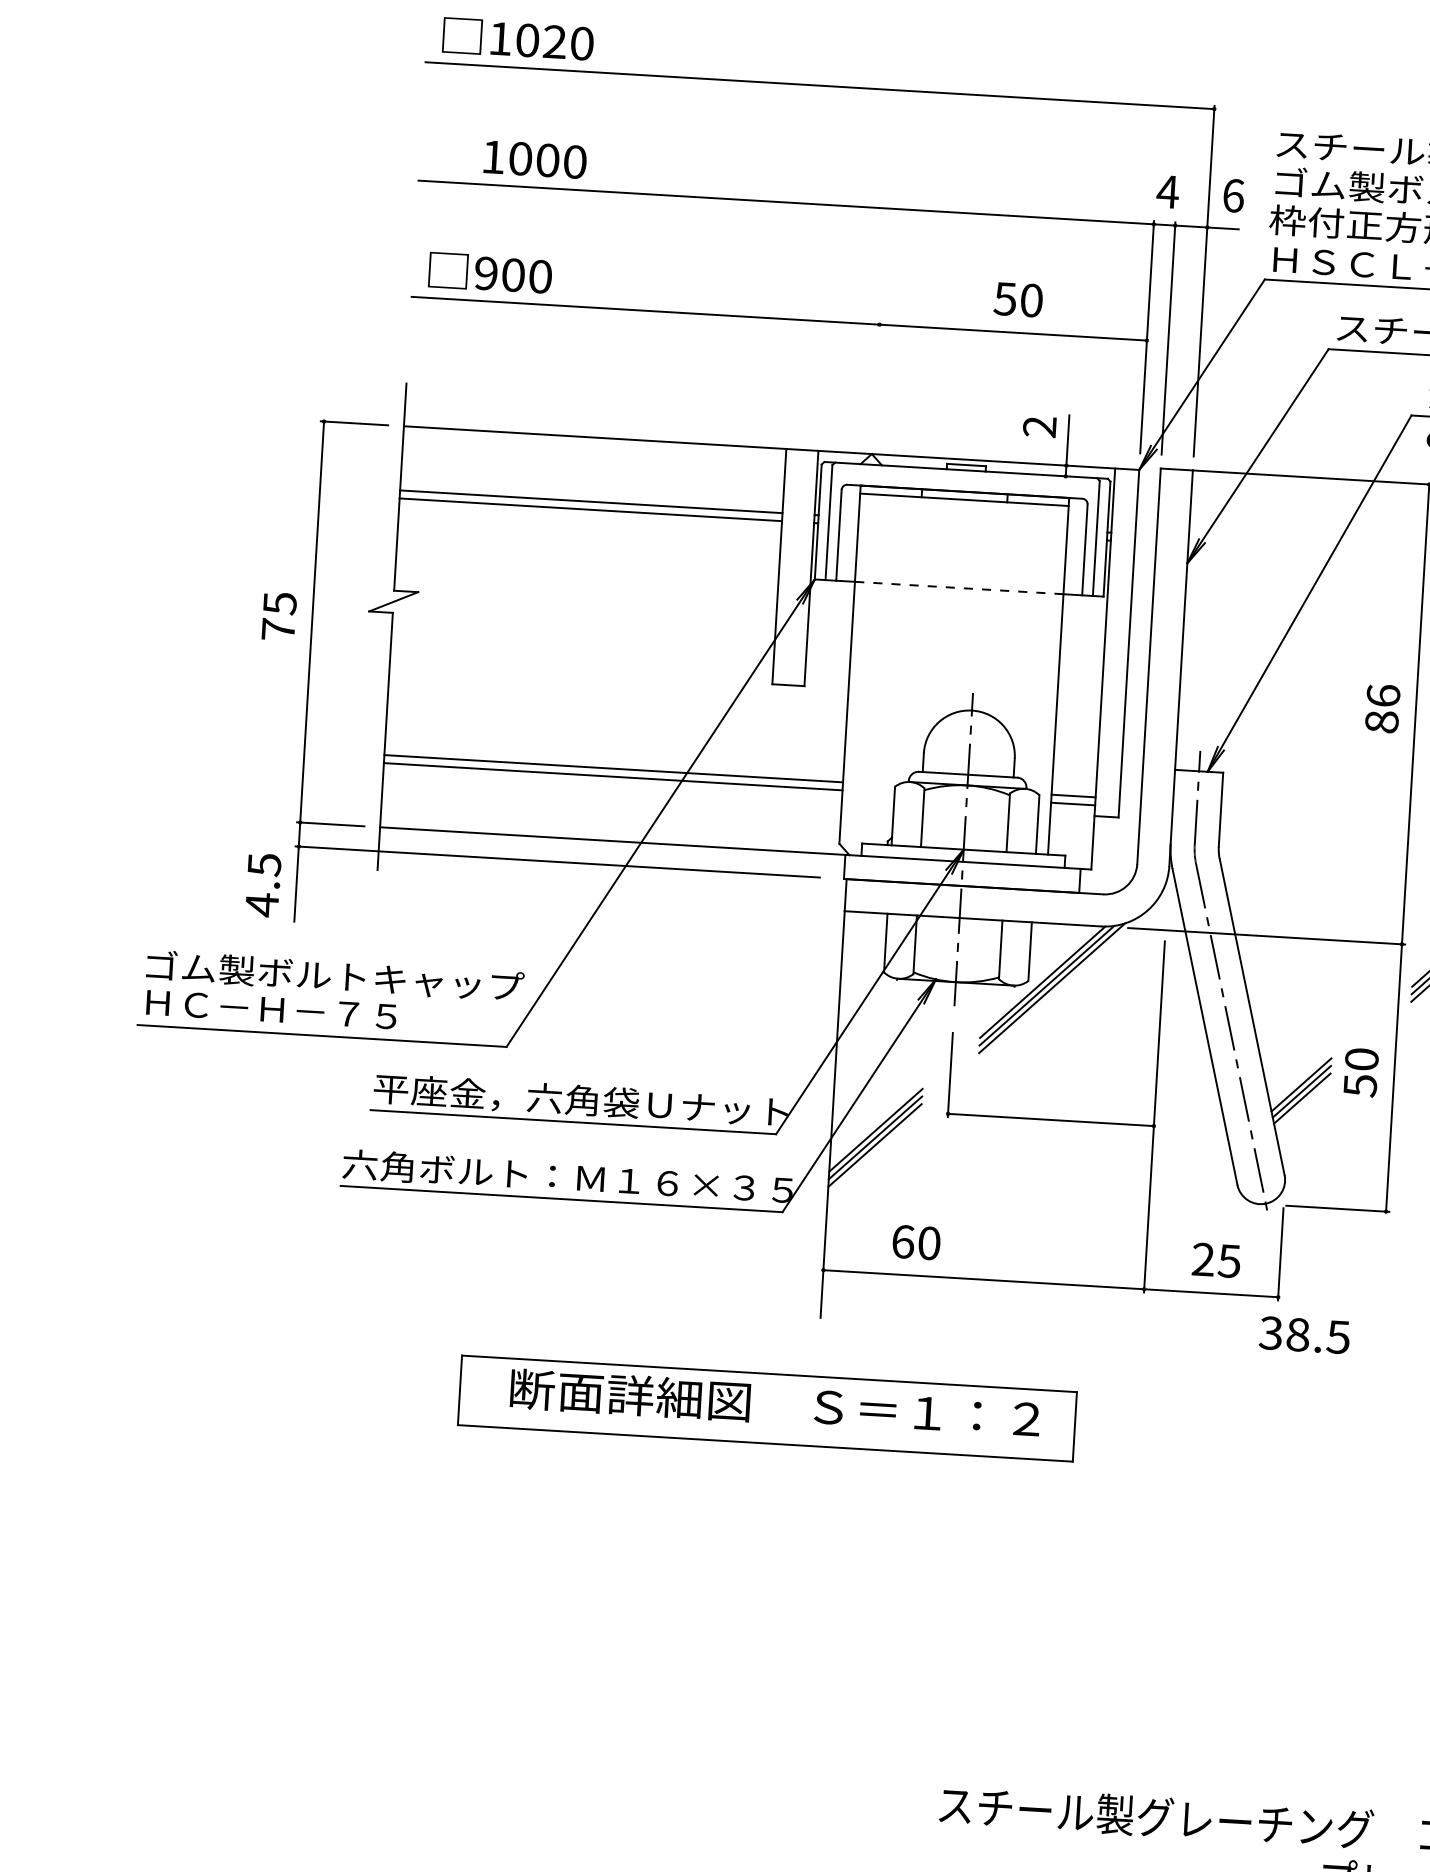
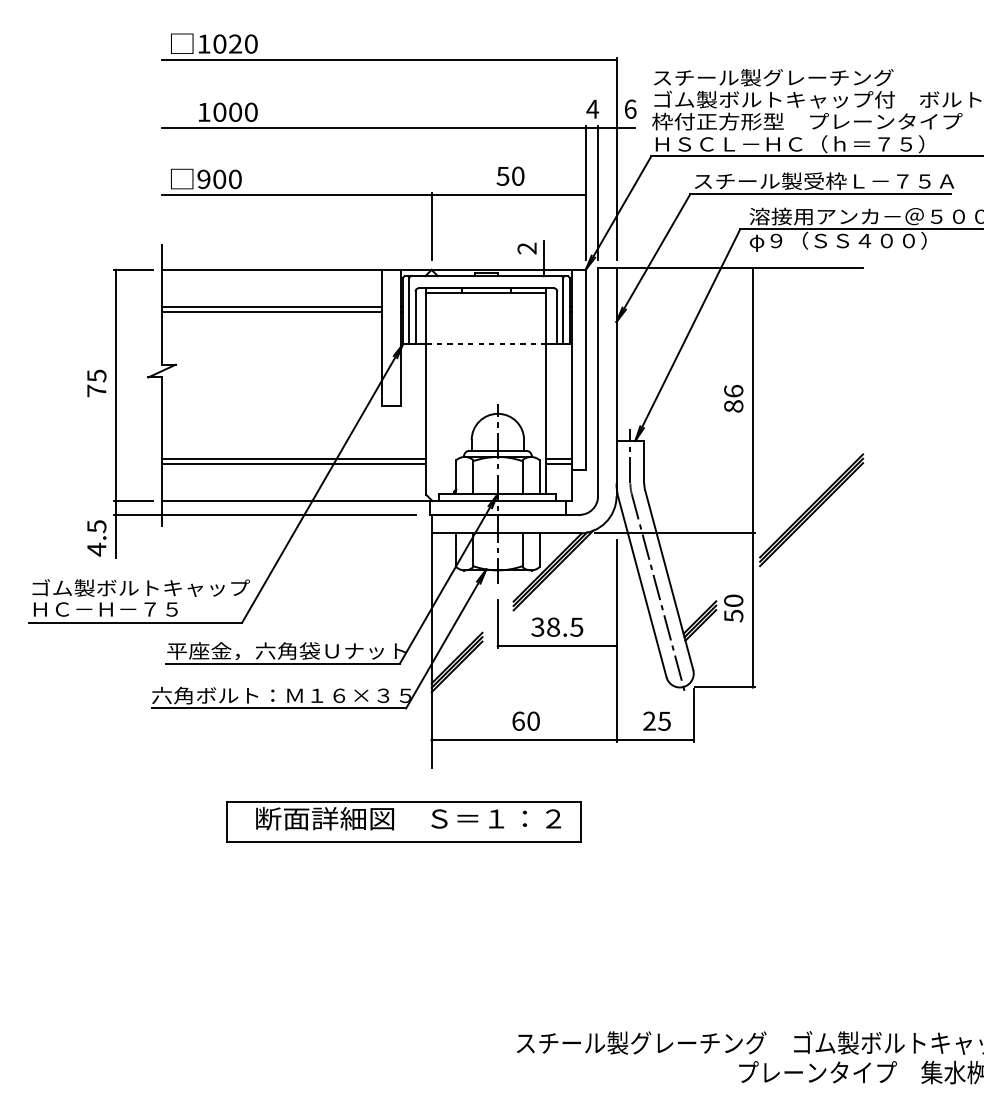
line: (876, 378) -> (431, 226), added
text: (915, 1241) -> (525, 720), moved
text: (1305, 1333) -> (557, 626), moved

